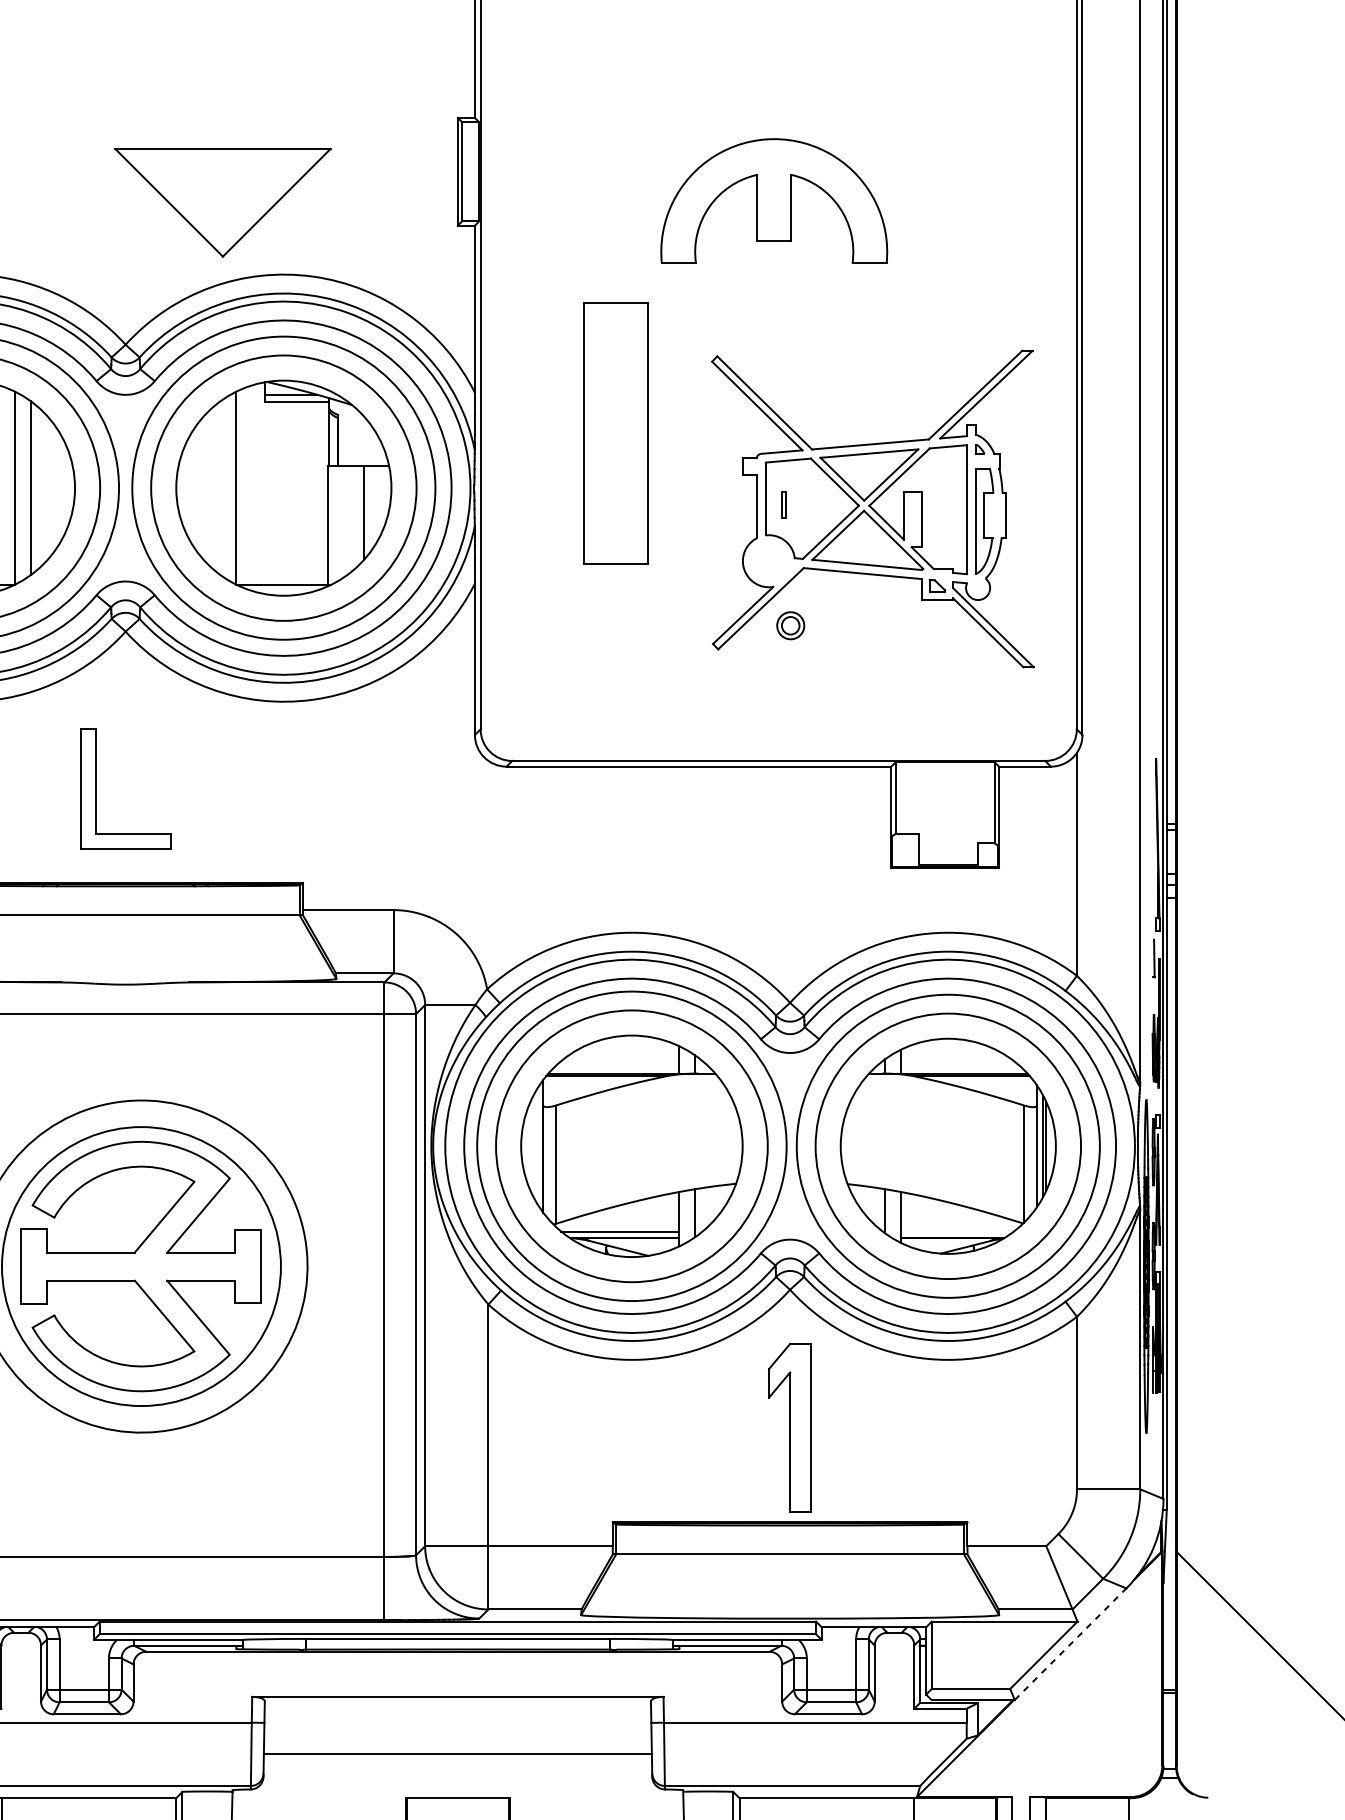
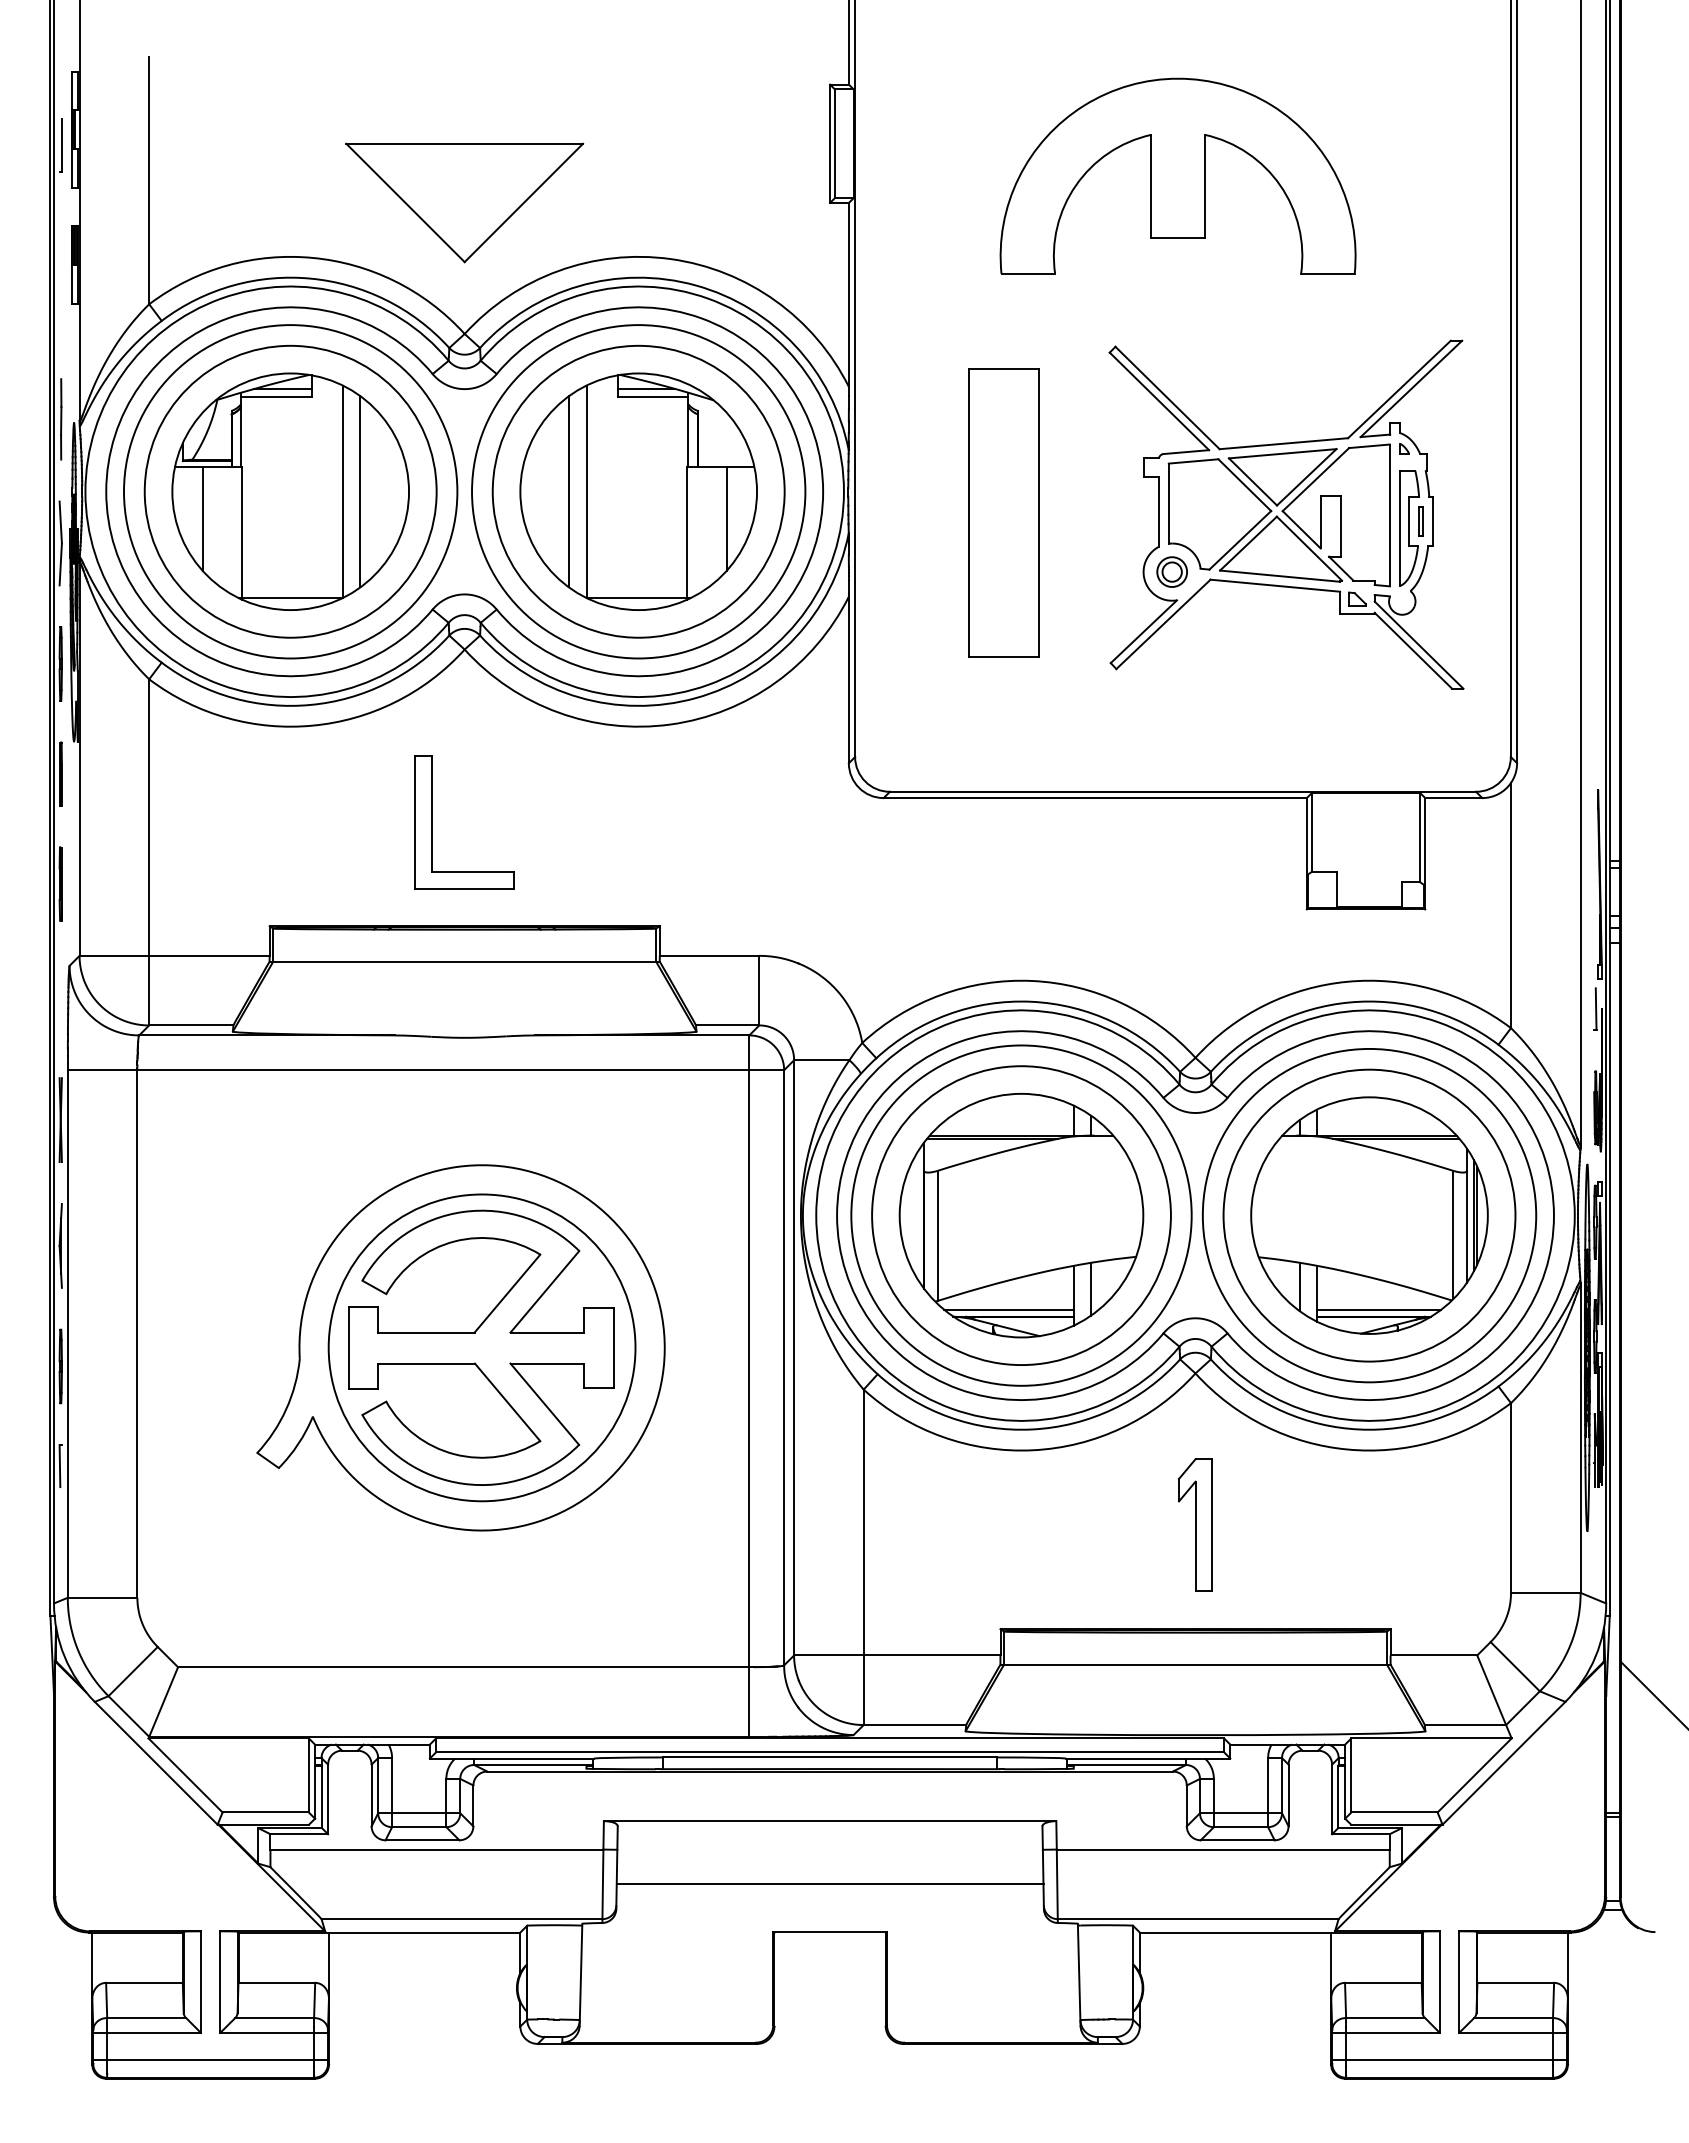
part: (773, 200) -> (1177, 175), size x1.43
part: (222, 202) -> (464, 202), moved
part: (615, 433) -> (1003, 512), moved
line: (220, 487) -> (569, 491), added
part: (783, 504) -> (1420, 521), moved
part: (790, 625) -> (1171, 571), moved
line: (957, 1231) -> (1379, 1309), added
part: (790, 1427) -> (1195, 1524), size x0.71
line: (1070, 1644) -> (1503, 1763), dashed -> solid

